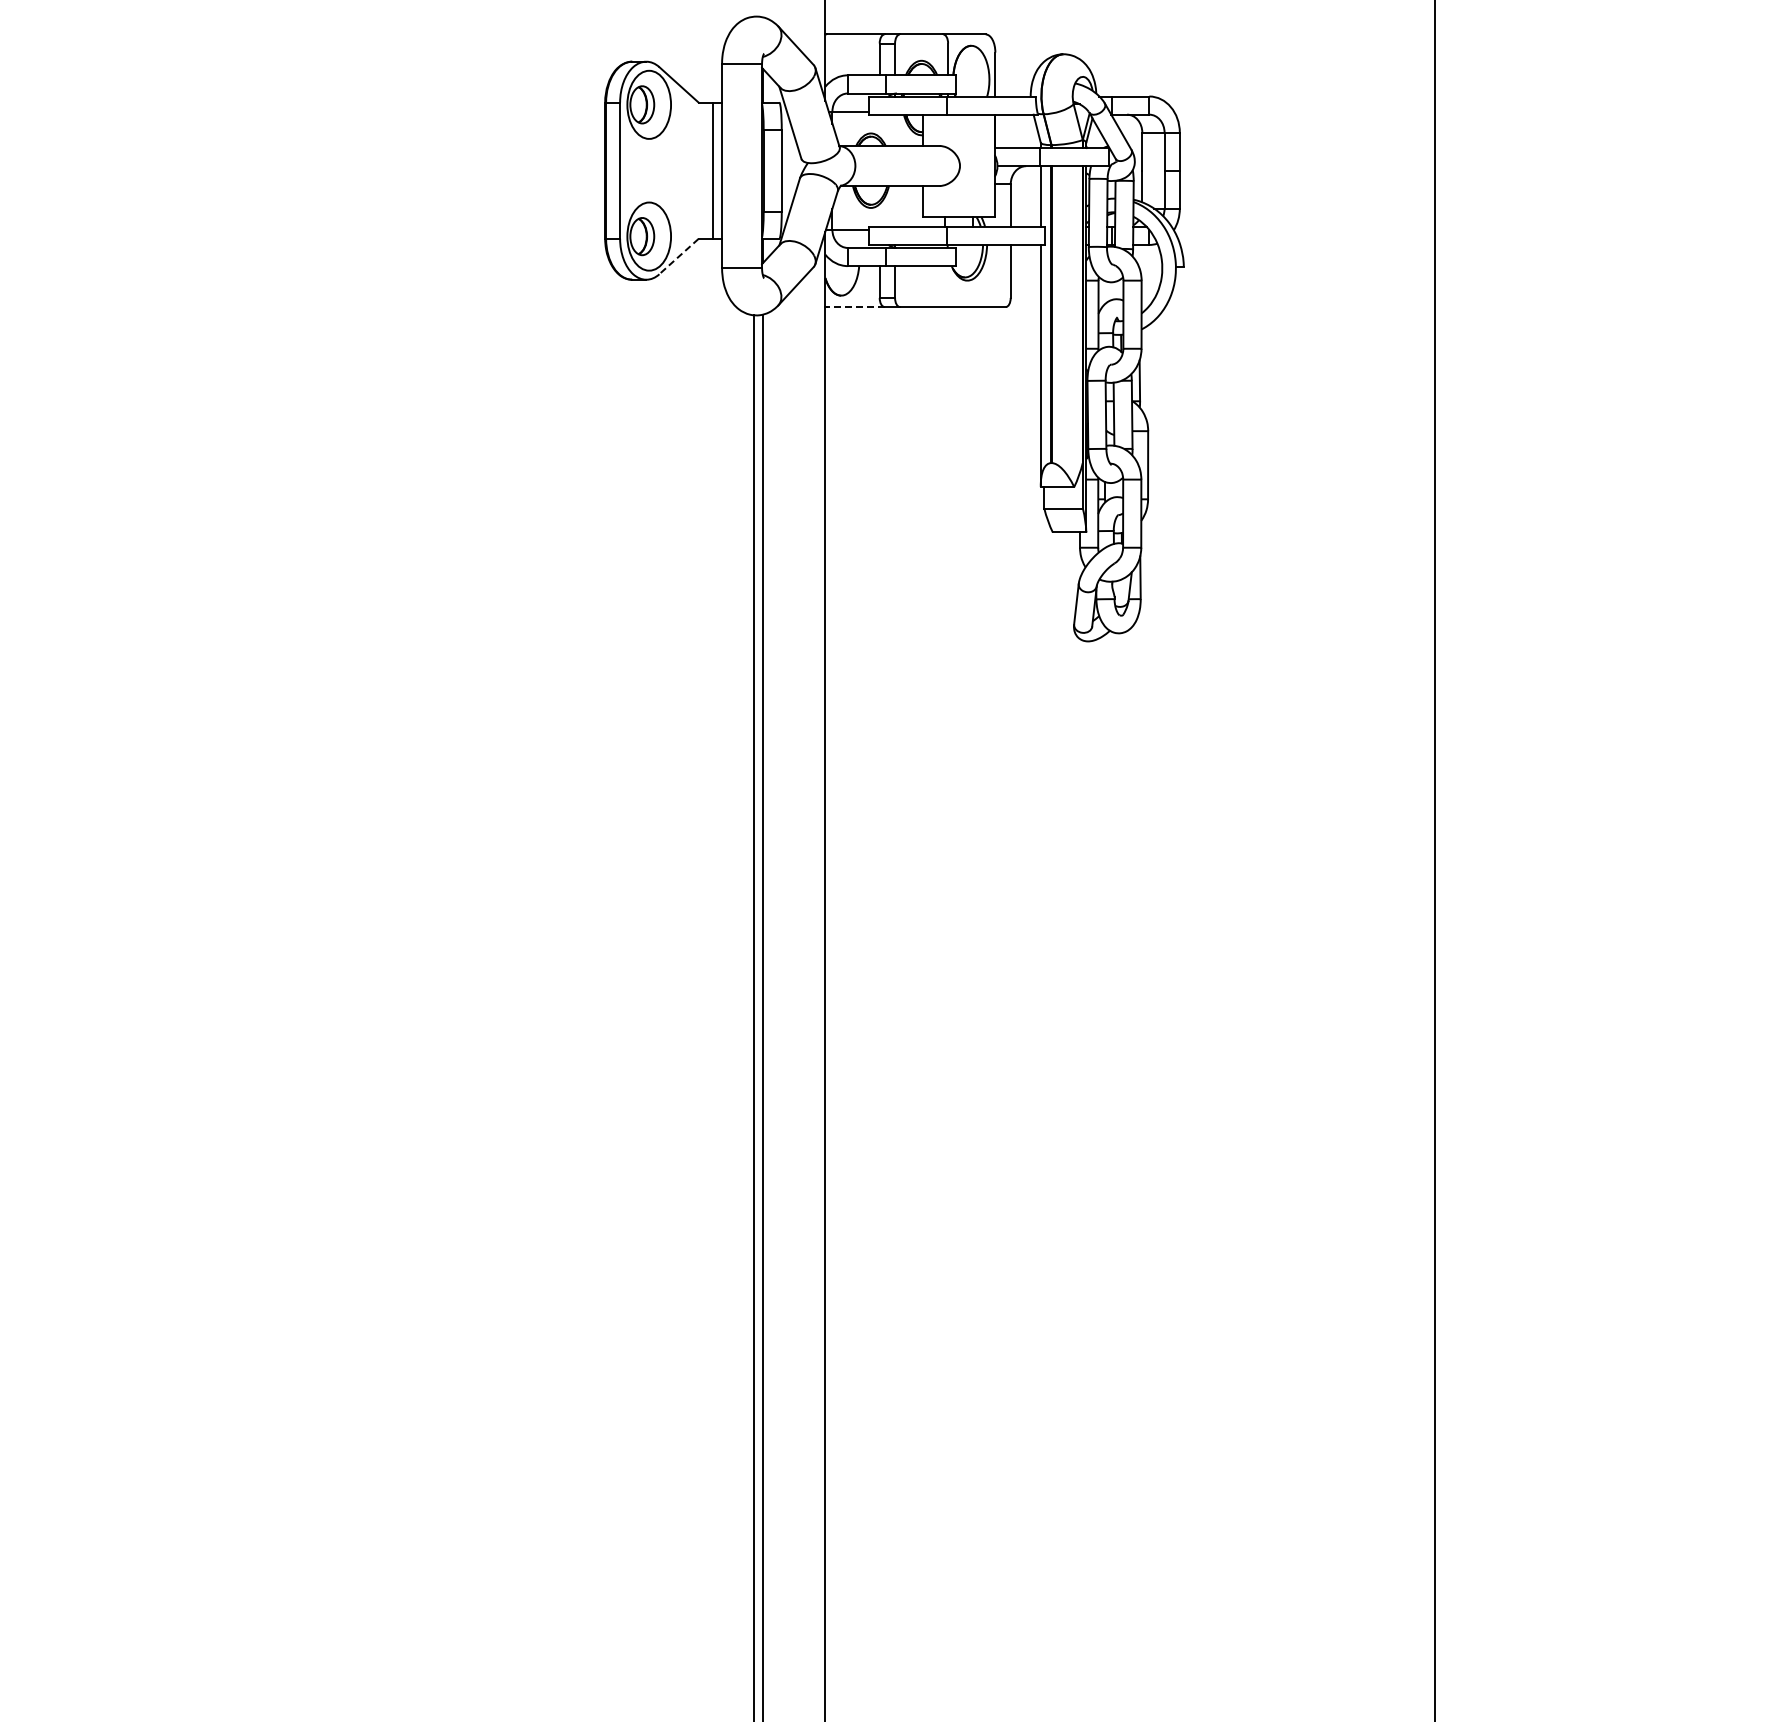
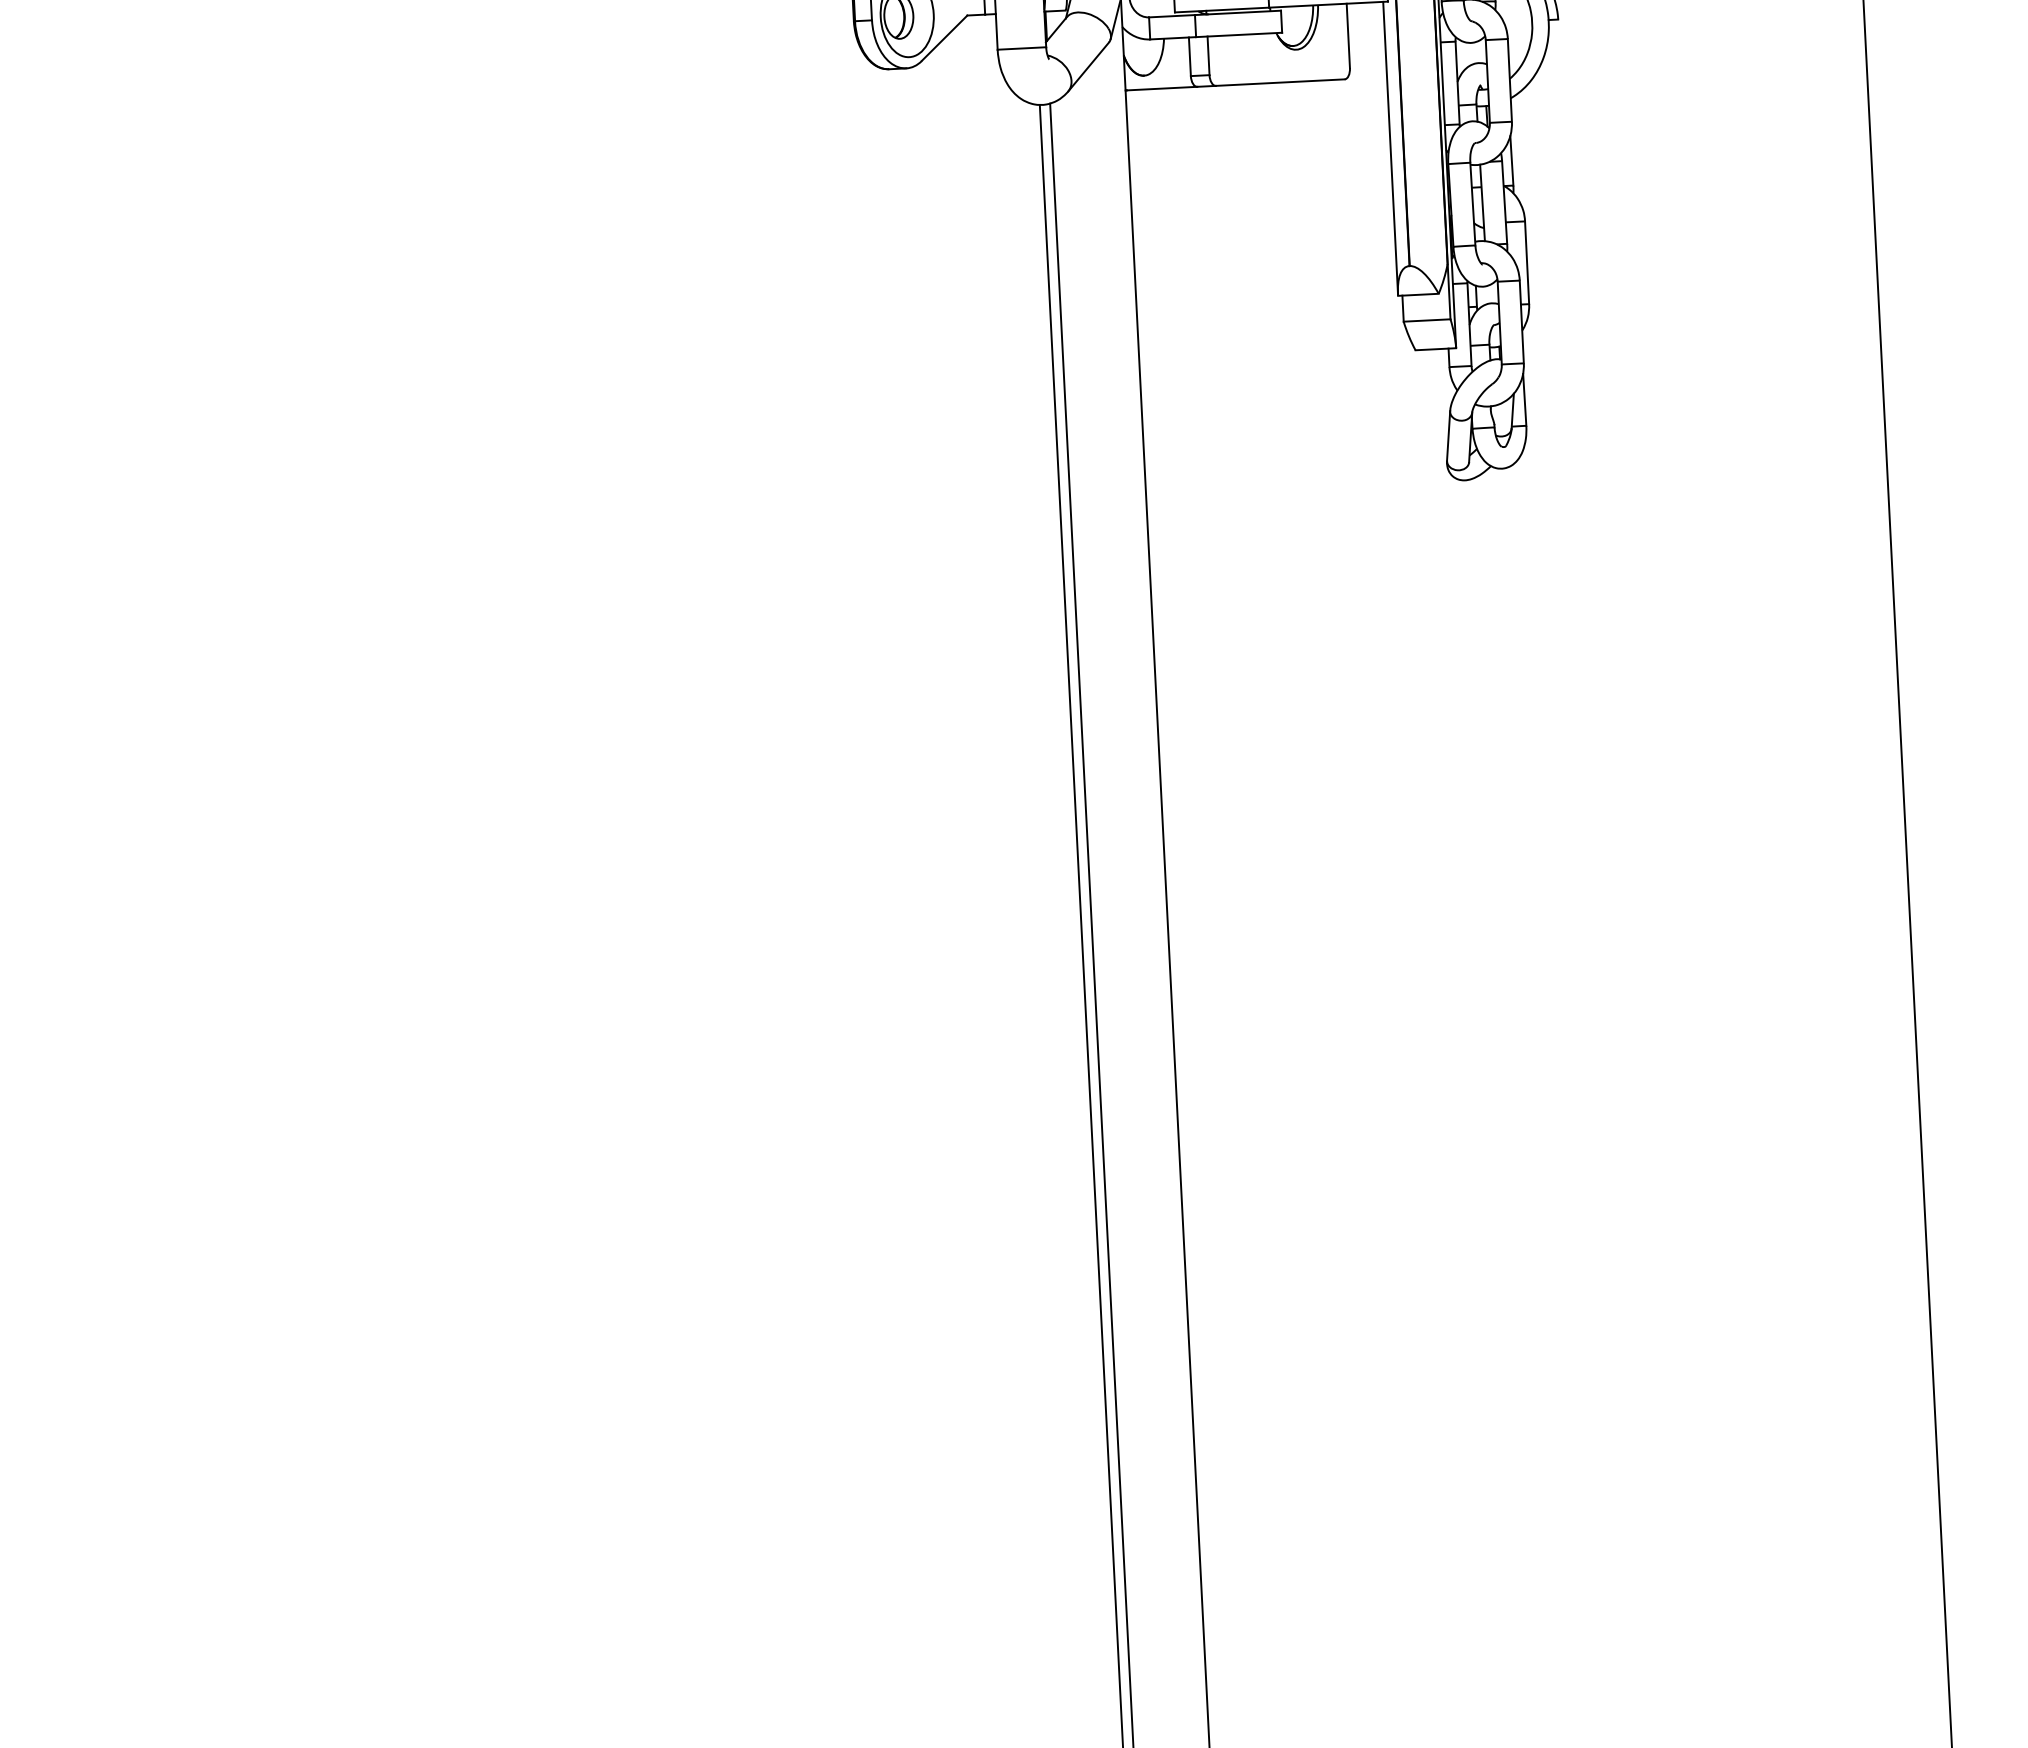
line: (678, 256) -> (944, 38), dashed -> solid
line: (855, 307) -> (1162, 89), dashed -> solid

